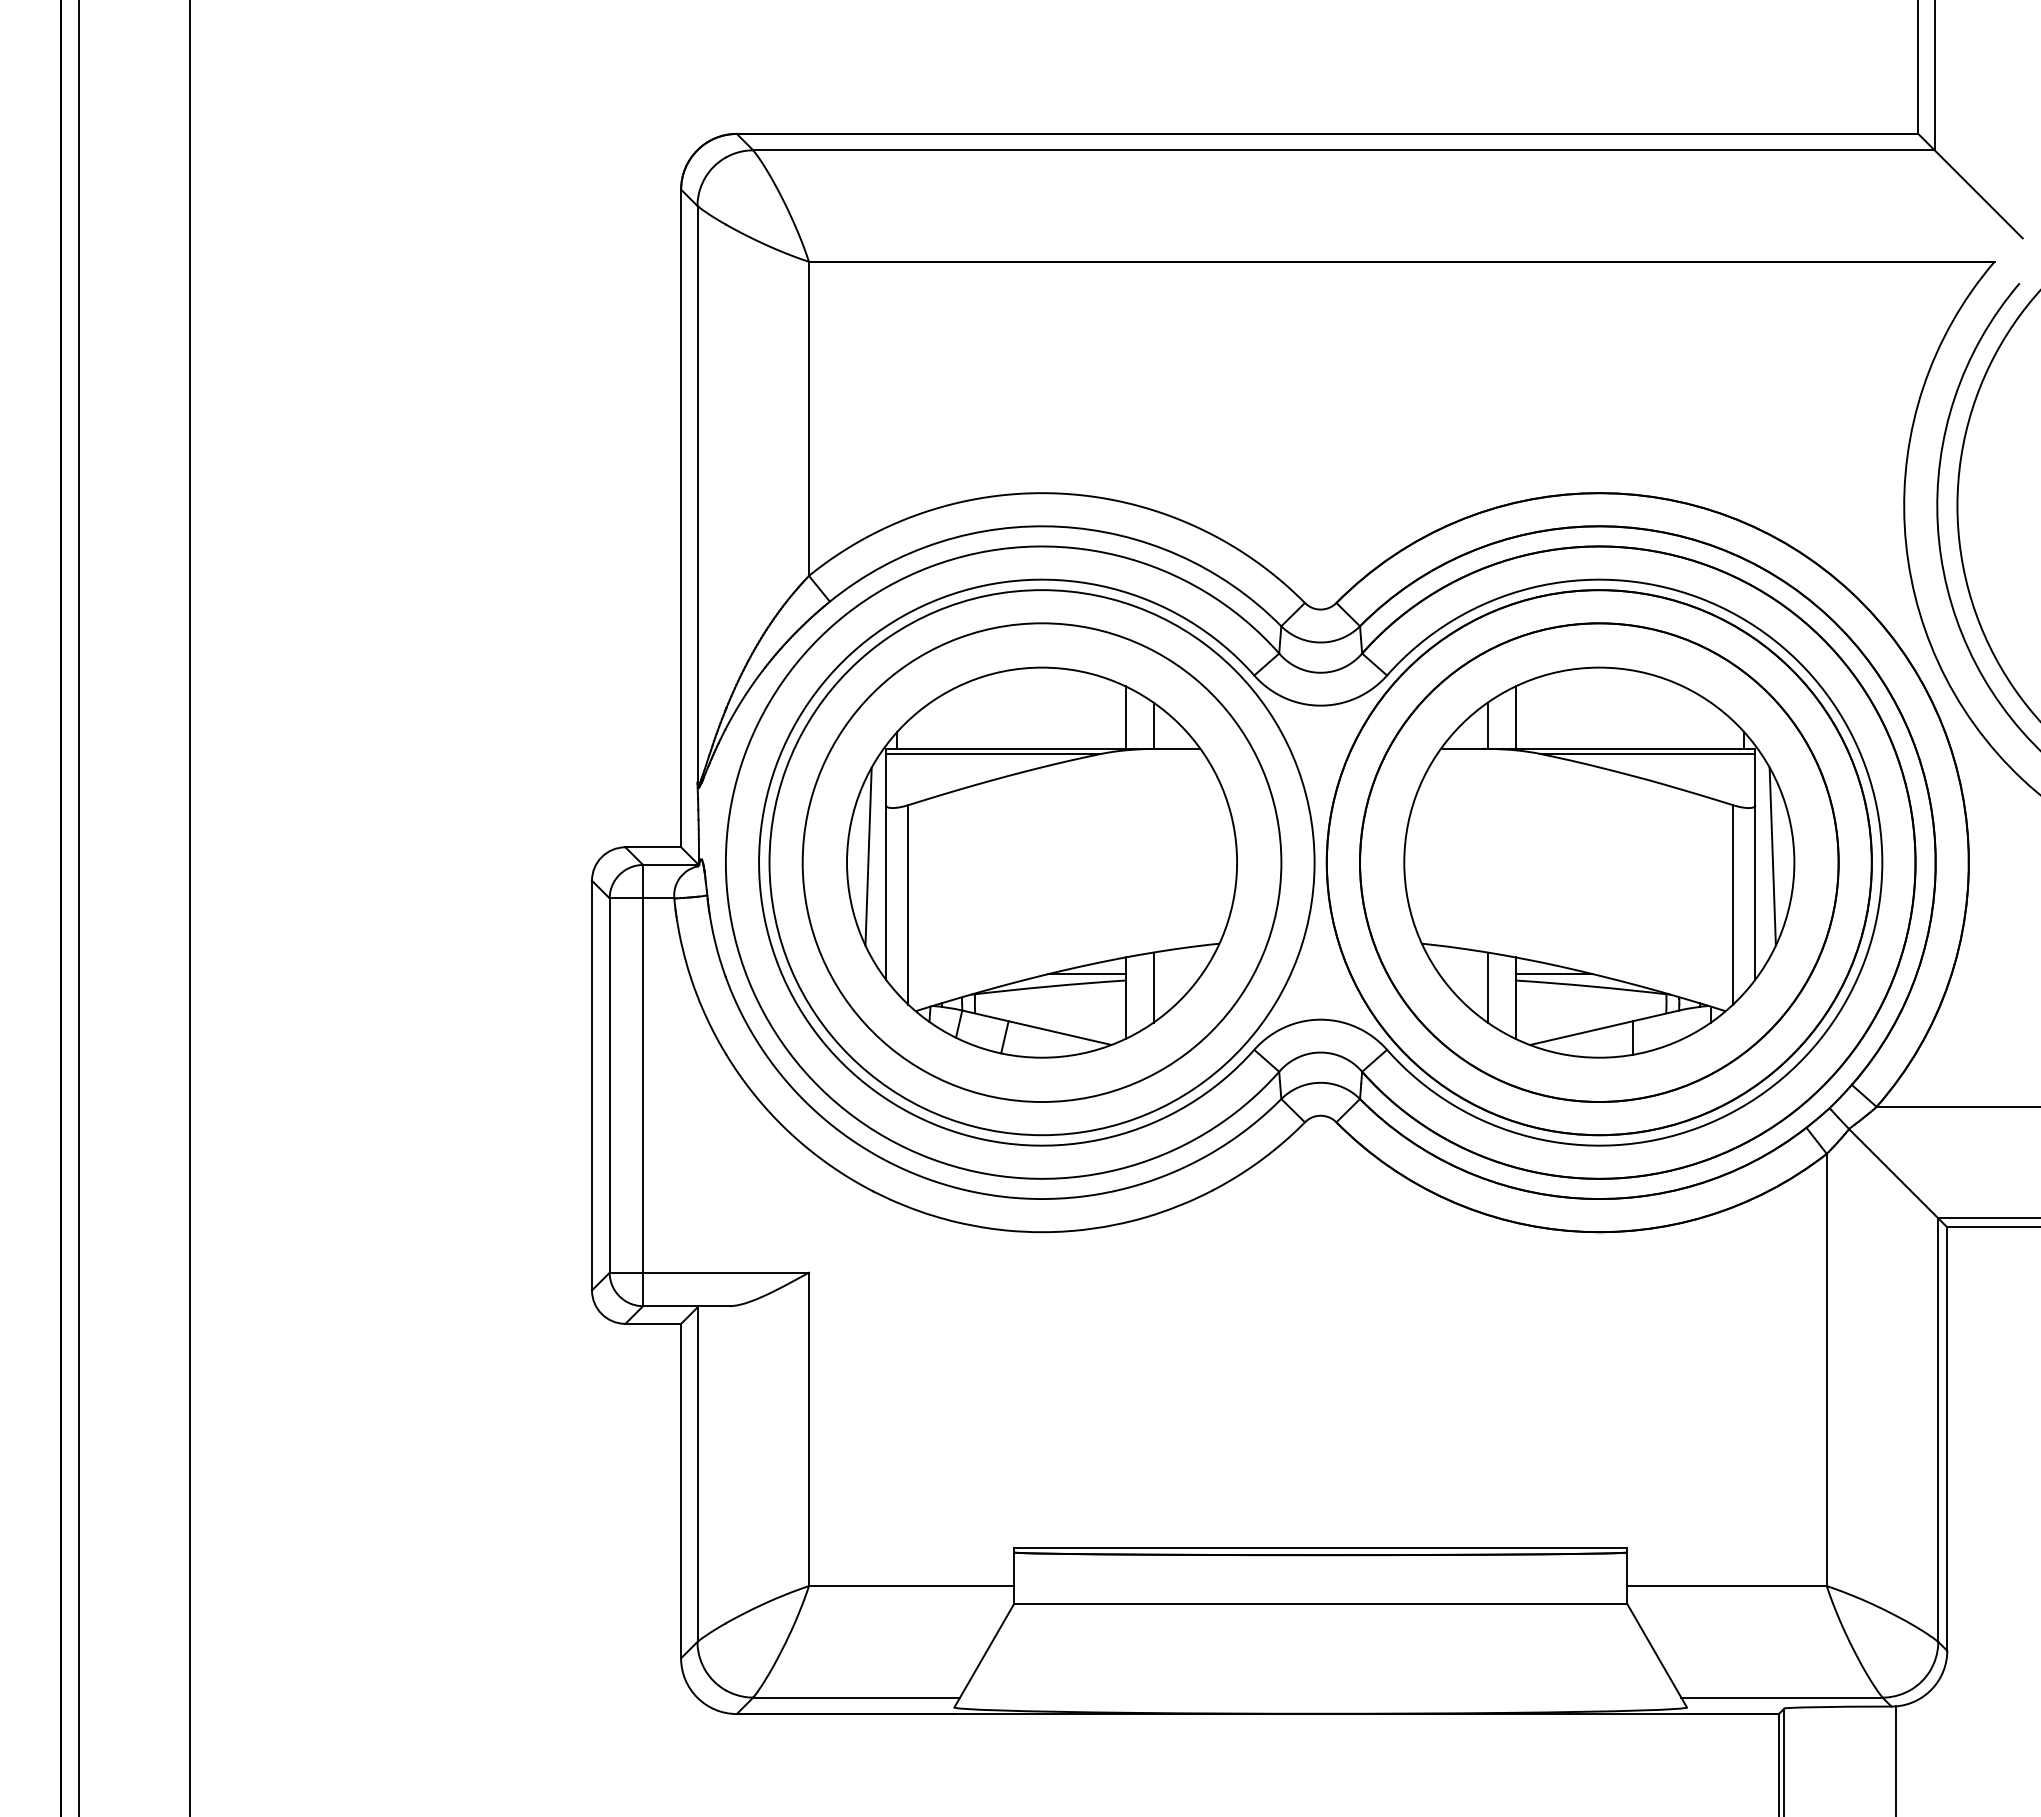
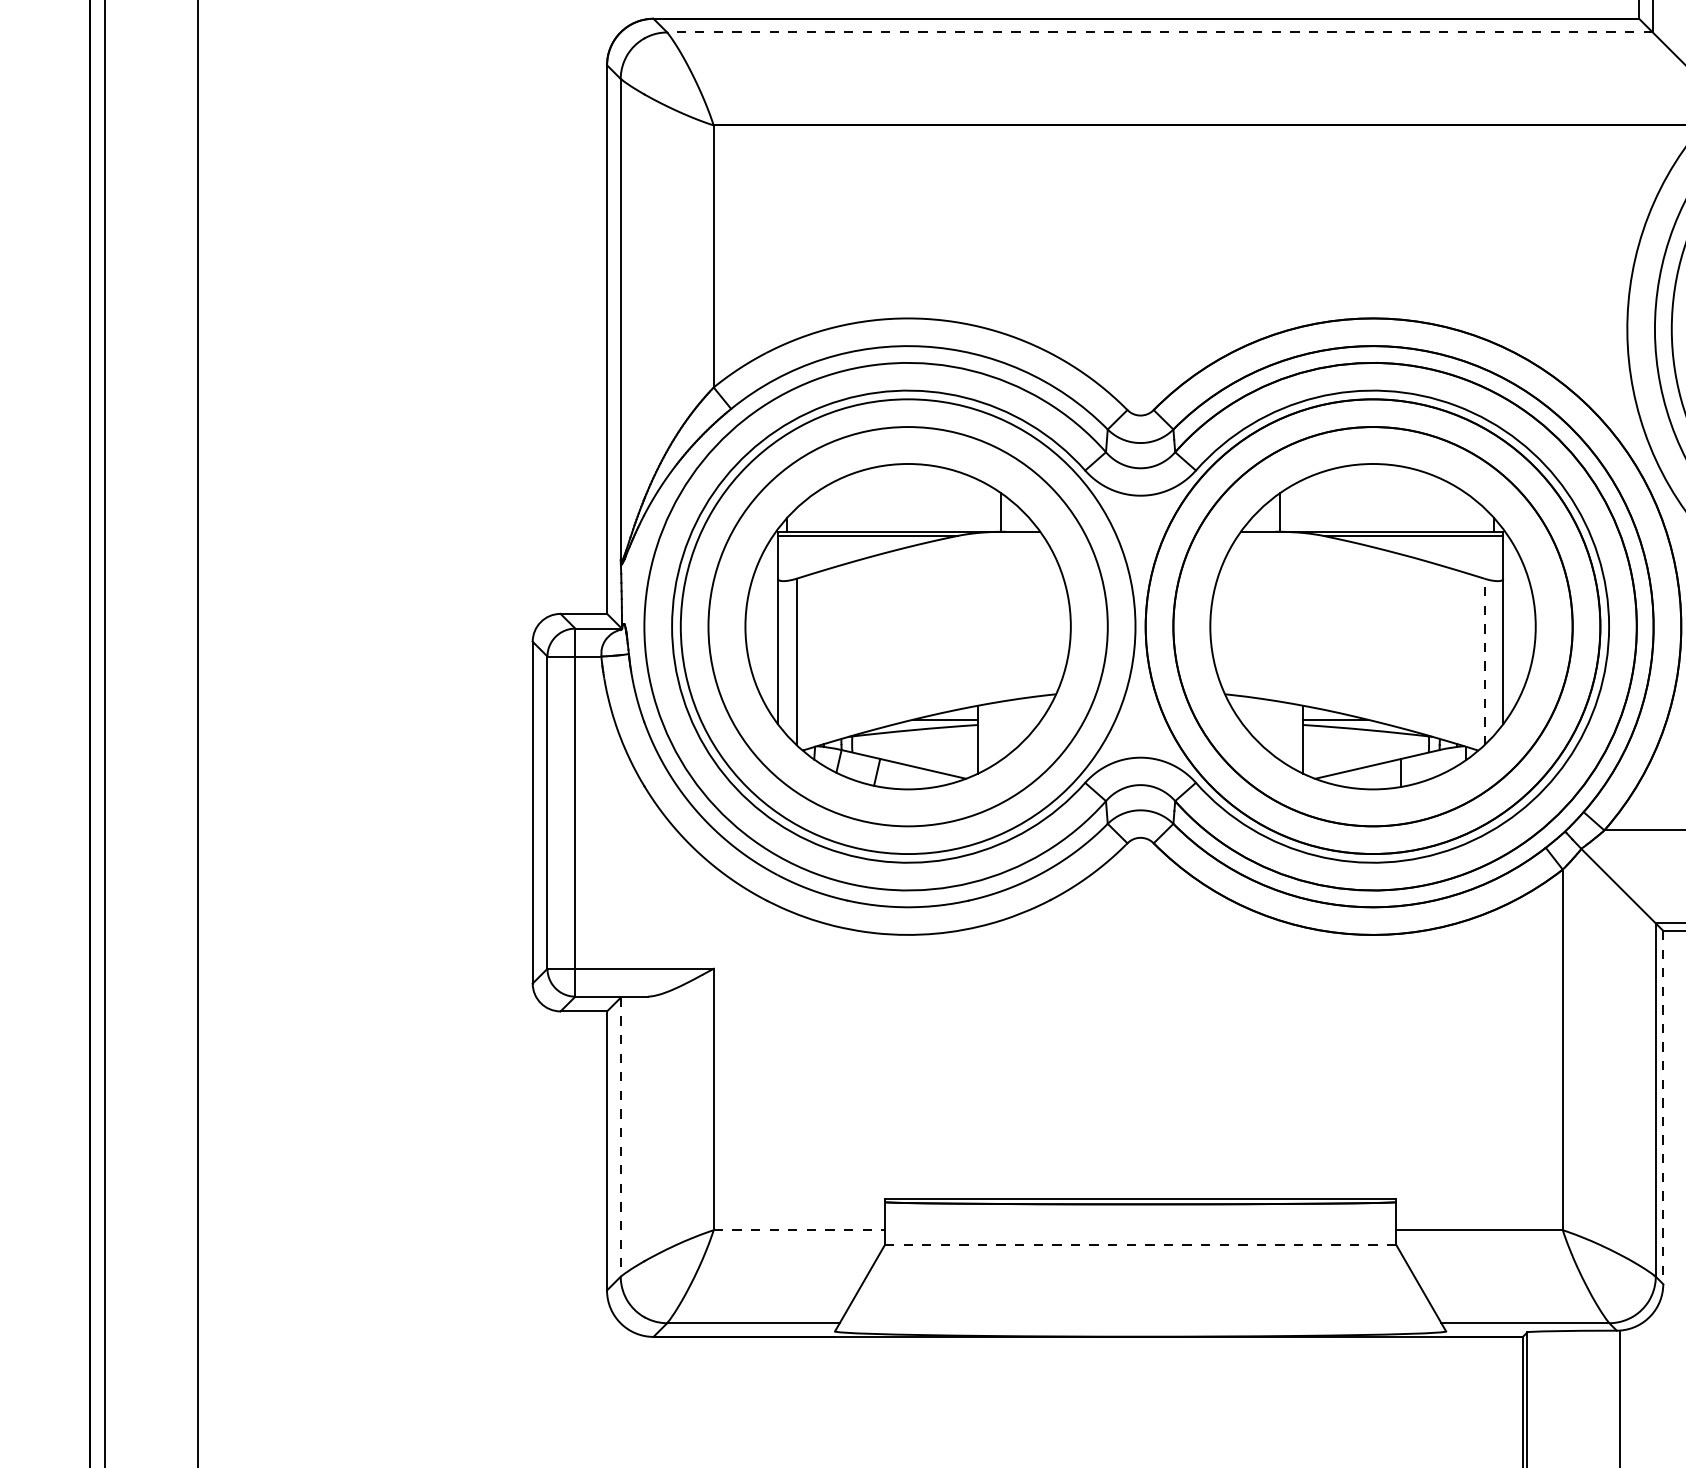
line: (1343, 150) -> (1159, 32), solid -> dashed
line: (1125, 717) -> (977, 505), removed
line: (1515, 717) -> (1303, 505), removed
line: (868, 856) -> (763, 621), removed
line: (1772, 856) -> (1517, 621), removed
line: (1733, 904) -> (1484, 661), solid -> dashed
line: (1153, 987) -> (1001, 730), removed
line: (1487, 987) -> (1279, 730), removed
line: (1947, 1439) -> (1663, 1107), solid -> dashed
line: (697, 1475) -> (620, 1137), solid -> dashed
line: (911, 1586) -> (799, 1230), solid -> dashed
line: (1320, 1603) -> (1140, 1244), solid -> dashed

